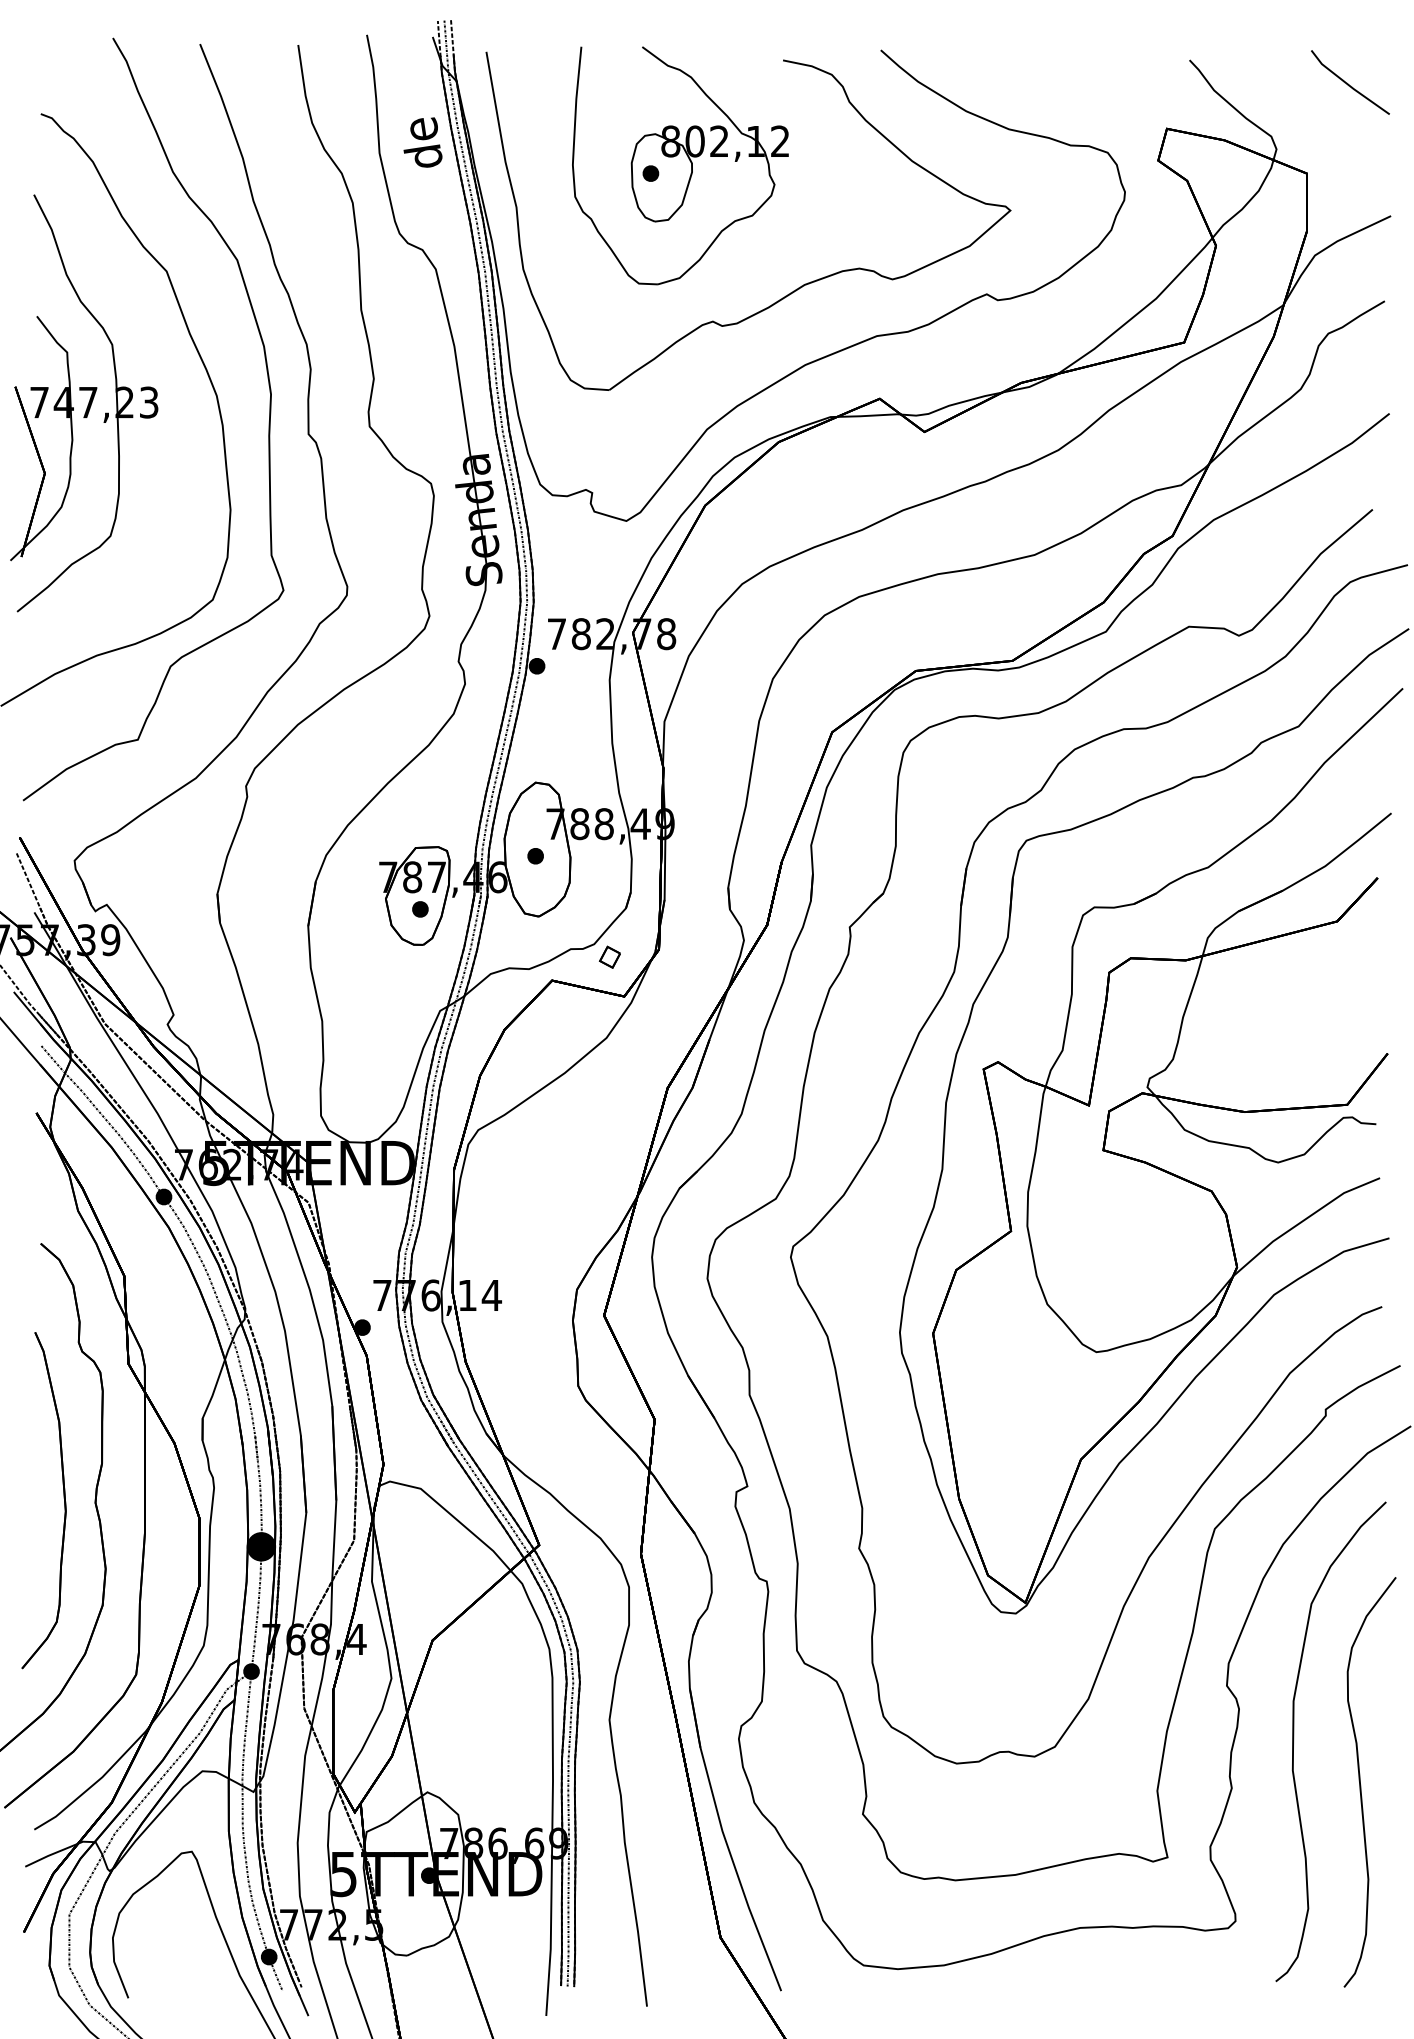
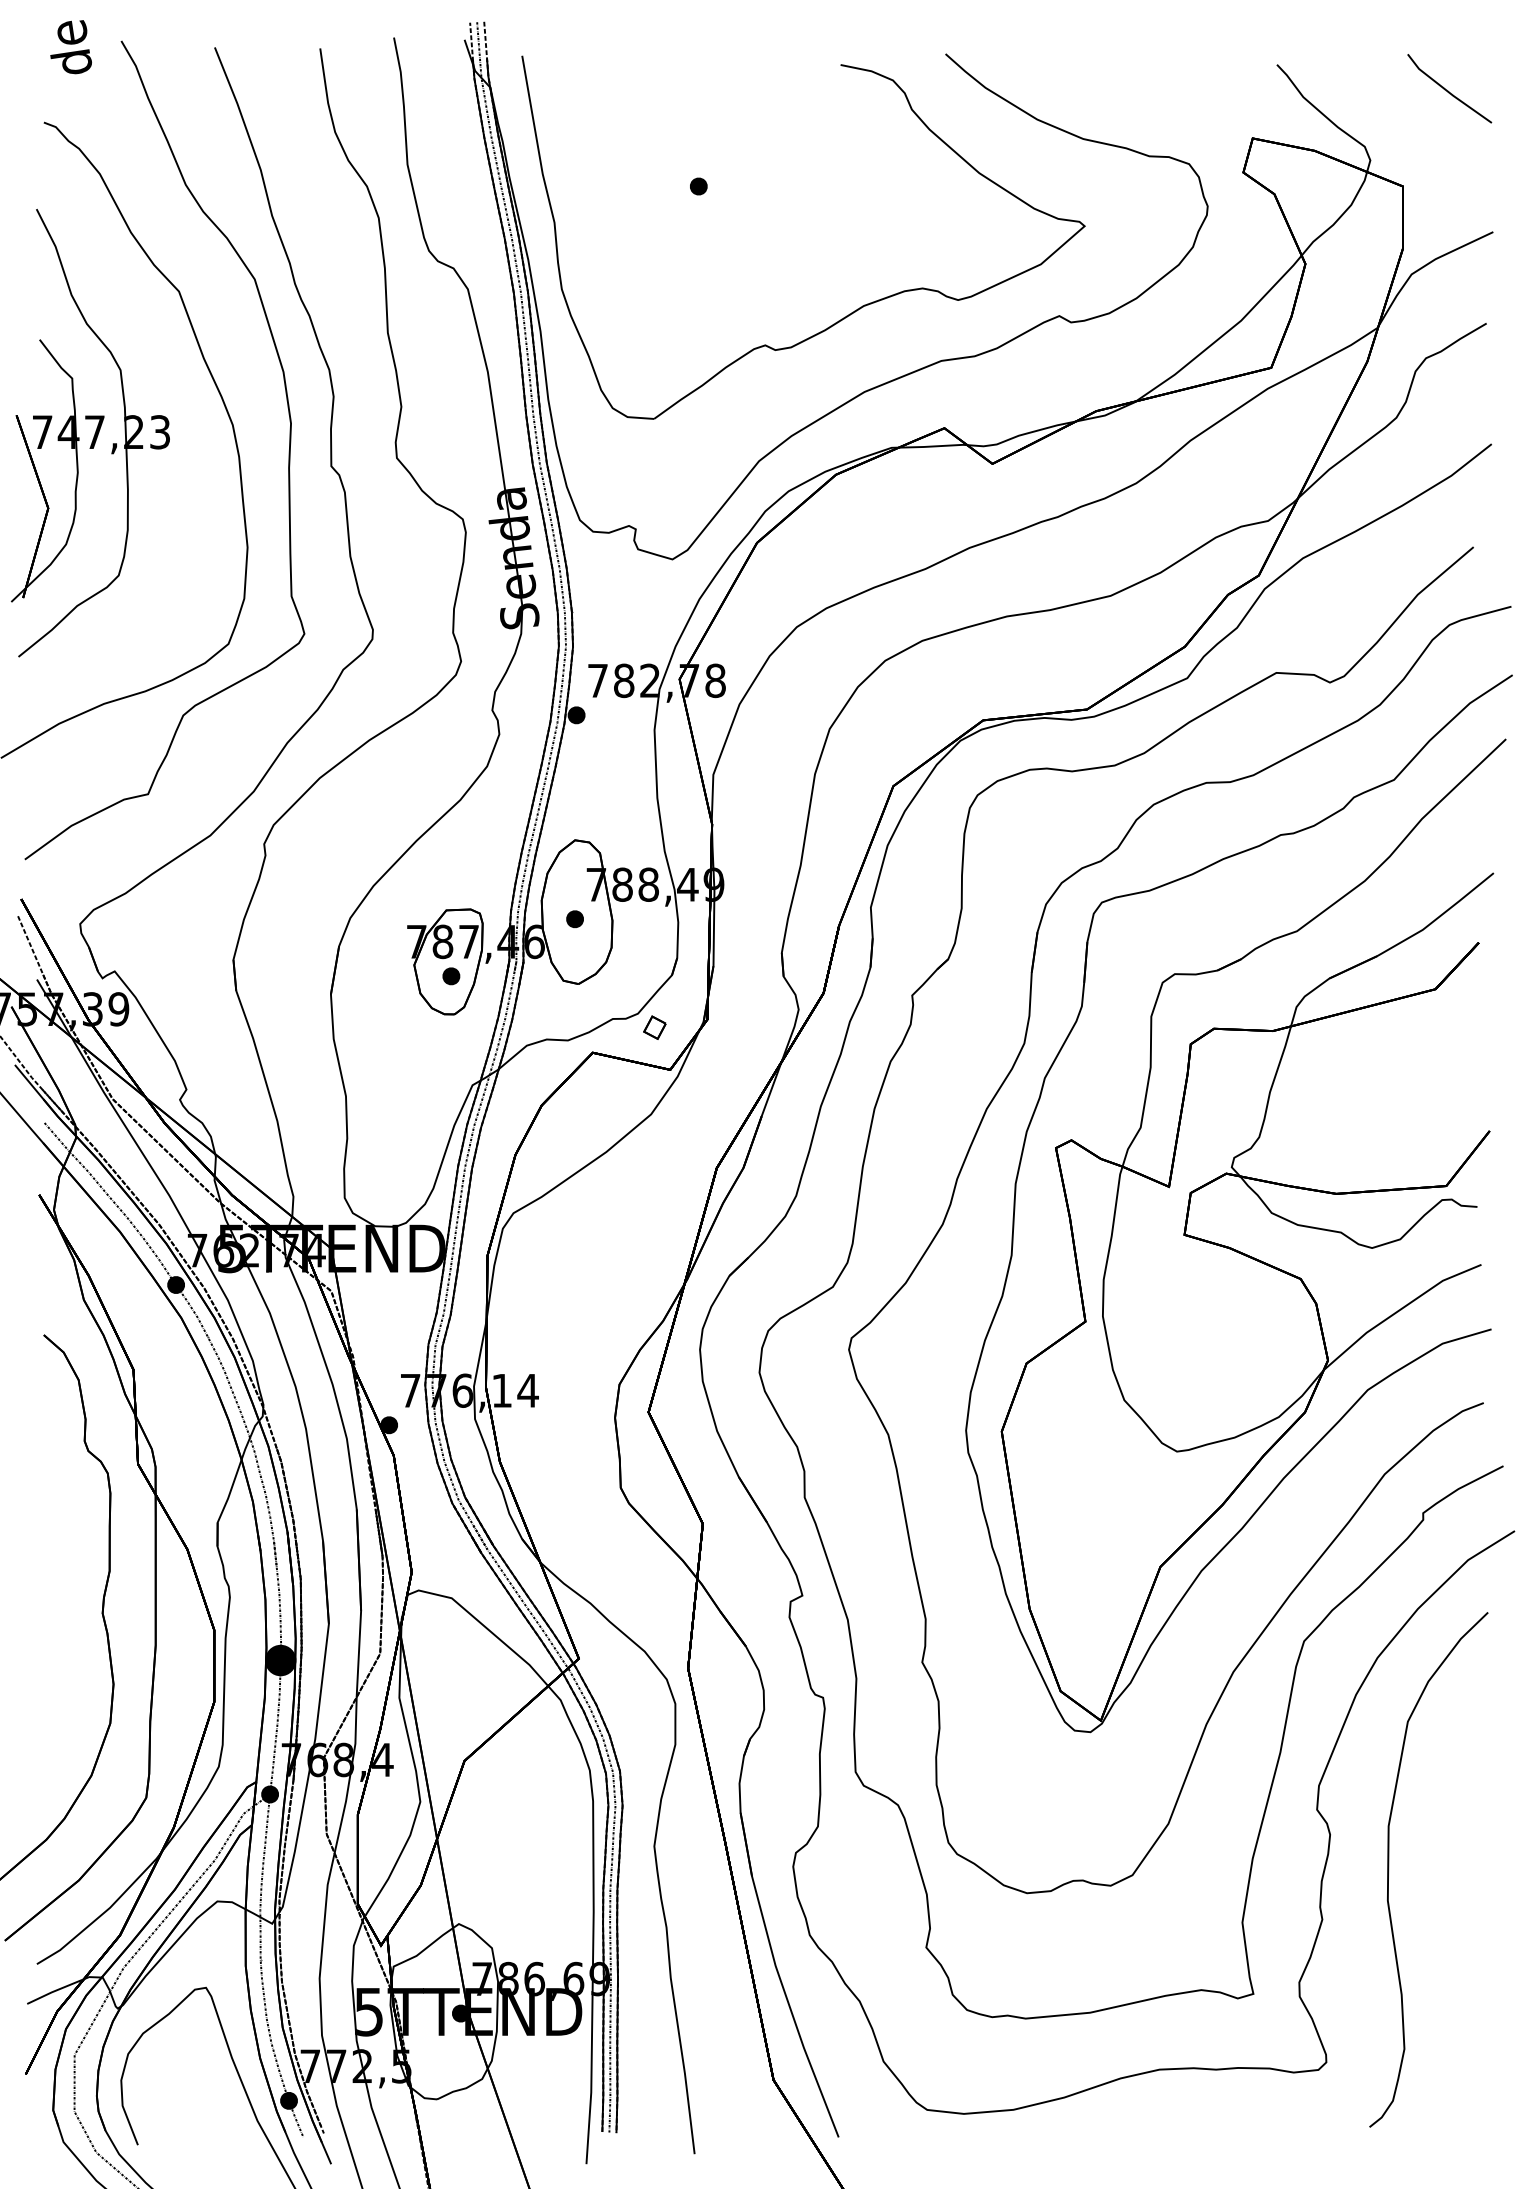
text: (422, 142) -> (70, 47), moved
part: (680, 166) -> (730, 178), removed
part: (63, 1500) -> (68, 1610), removed
part: (1361, 1786) -> (1461, 1917), removed

